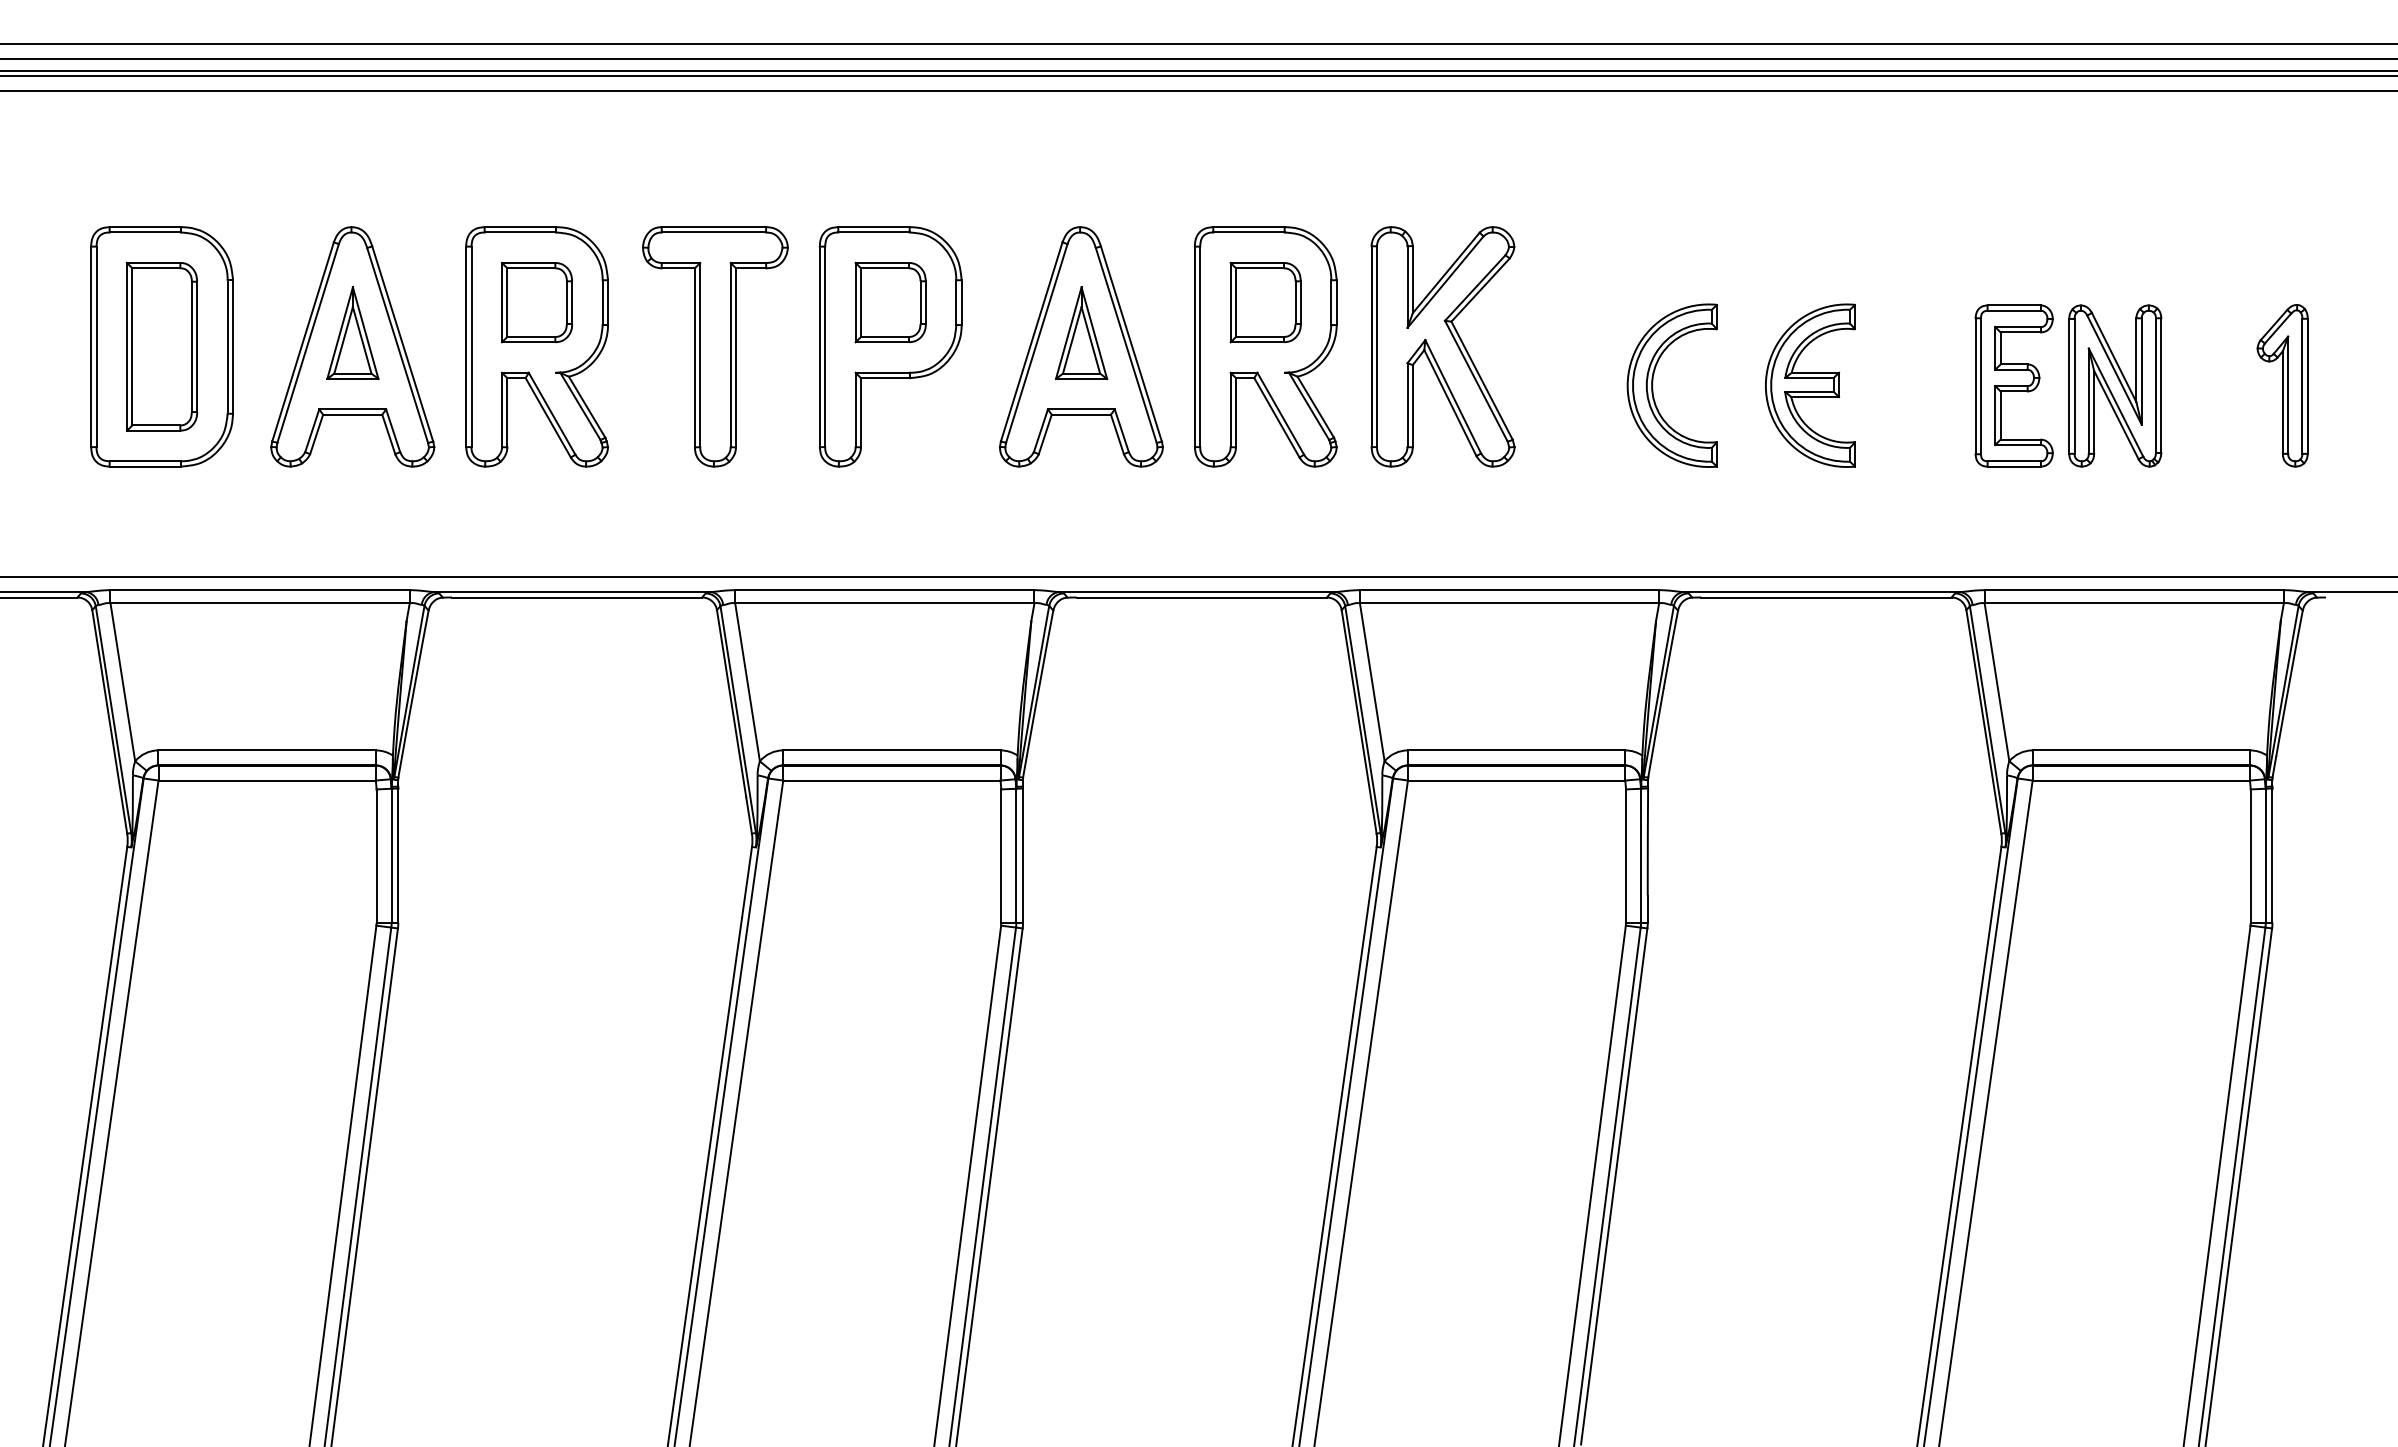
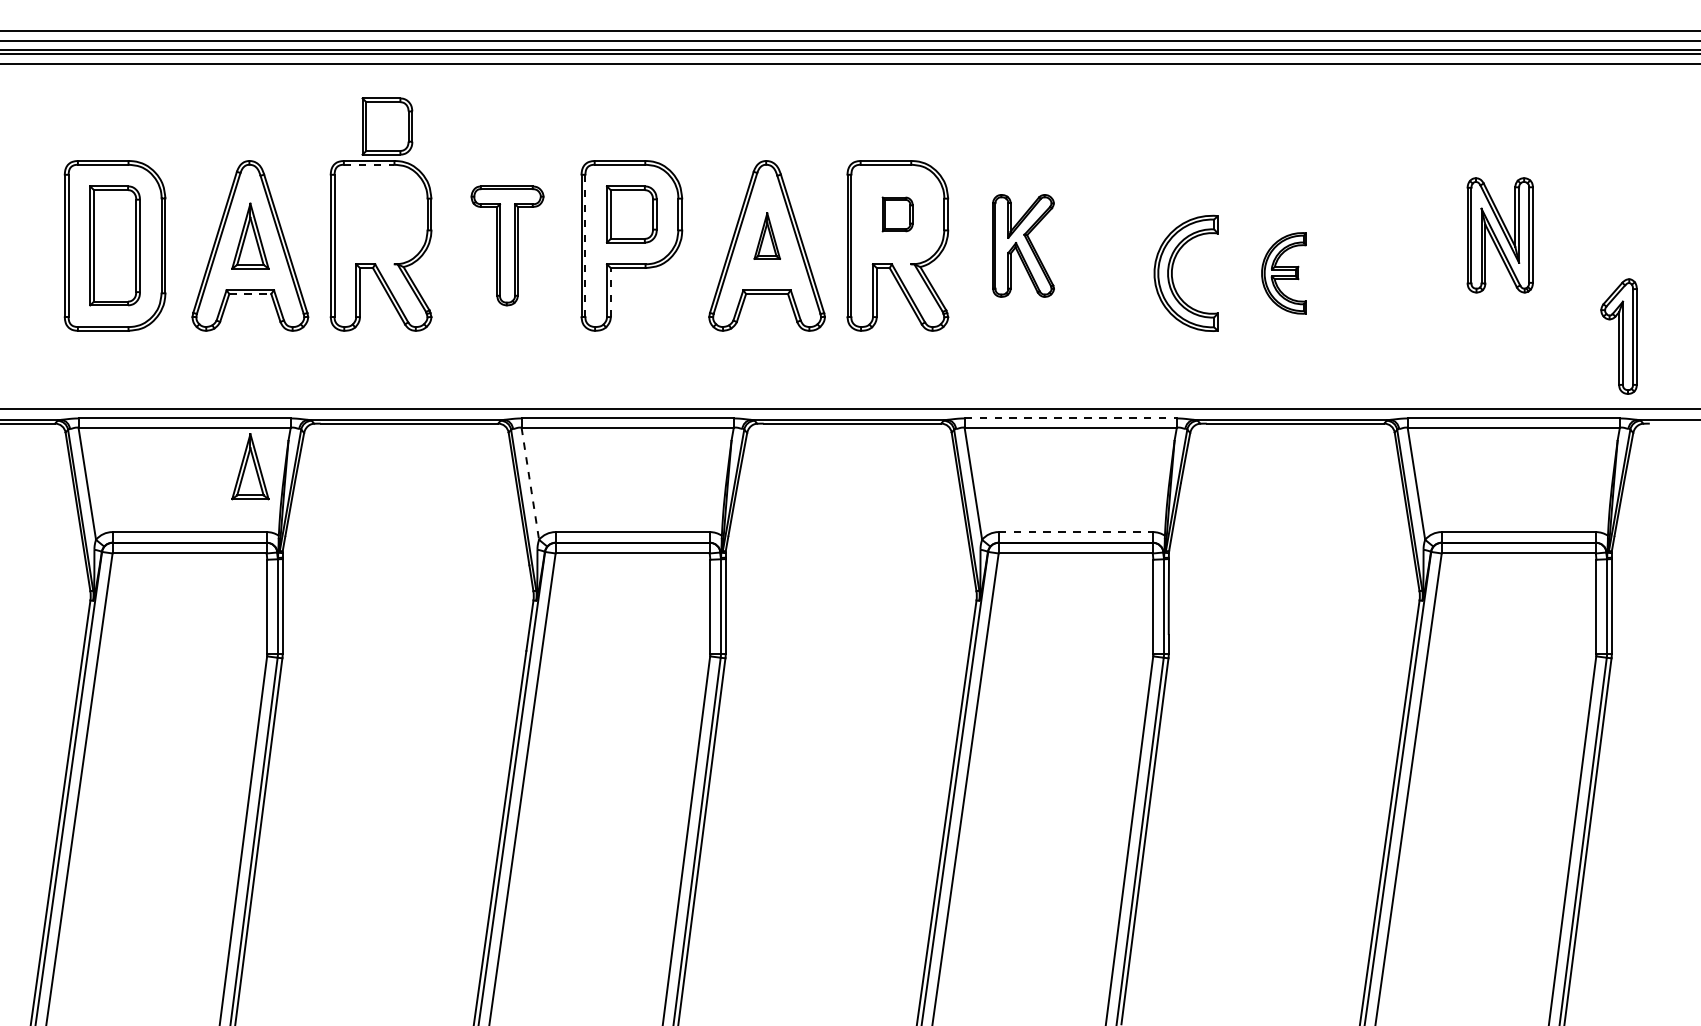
line: (520, 232) -> (369, 164), solid -> dashed
part: (537, 302) -> (387, 126), moved
part: (1265, 302) -> (897, 214), size x0.6
part: (1081, 332) -> (767, 235), size x0.7
part: (715, 346) -> (507, 245), size x0.7
line: (825, 346) -> (585, 245), solid -> dashed
part: (1442, 346) -> (1023, 245), size x0.6
part: (1810, 385) -> (1284, 273), size x0.7
part: (2013, 385) -> (1428, 273), removed
part: (2115, 385) -> (1500, 234), moved
part: (2282, 385) -> (1618, 336), moved
line: (860, 412) -> (610, 292), solid -> dashed
line: (352, 414) -> (250, 293), solid -> dashed
line: (1509, 590) -> (1070, 418), solid -> dashed
part: (352, 657) -> (250, 466), added
line: (747, 682) -> (530, 483), solid -> dashed
line: (1516, 750) -> (1075, 532), solid -> dashed

